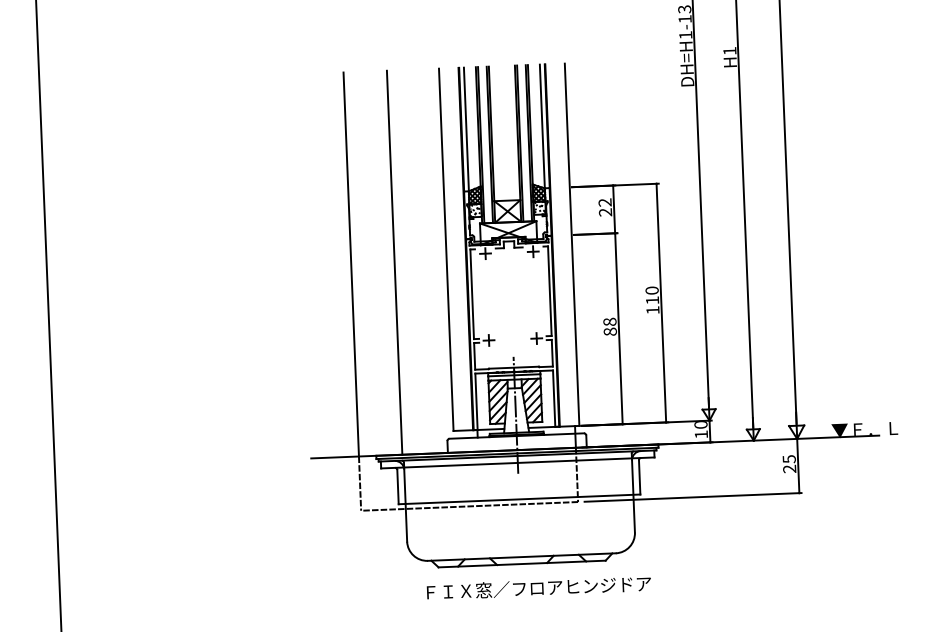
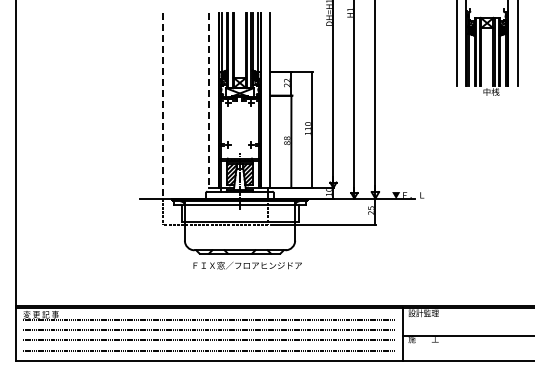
line: (446, 250) -> (209, 100), solid -> dashed
line: (395, 262) -> (184, 105), removed
line: (351, 264) -> (163, 105), solid -> dashed

